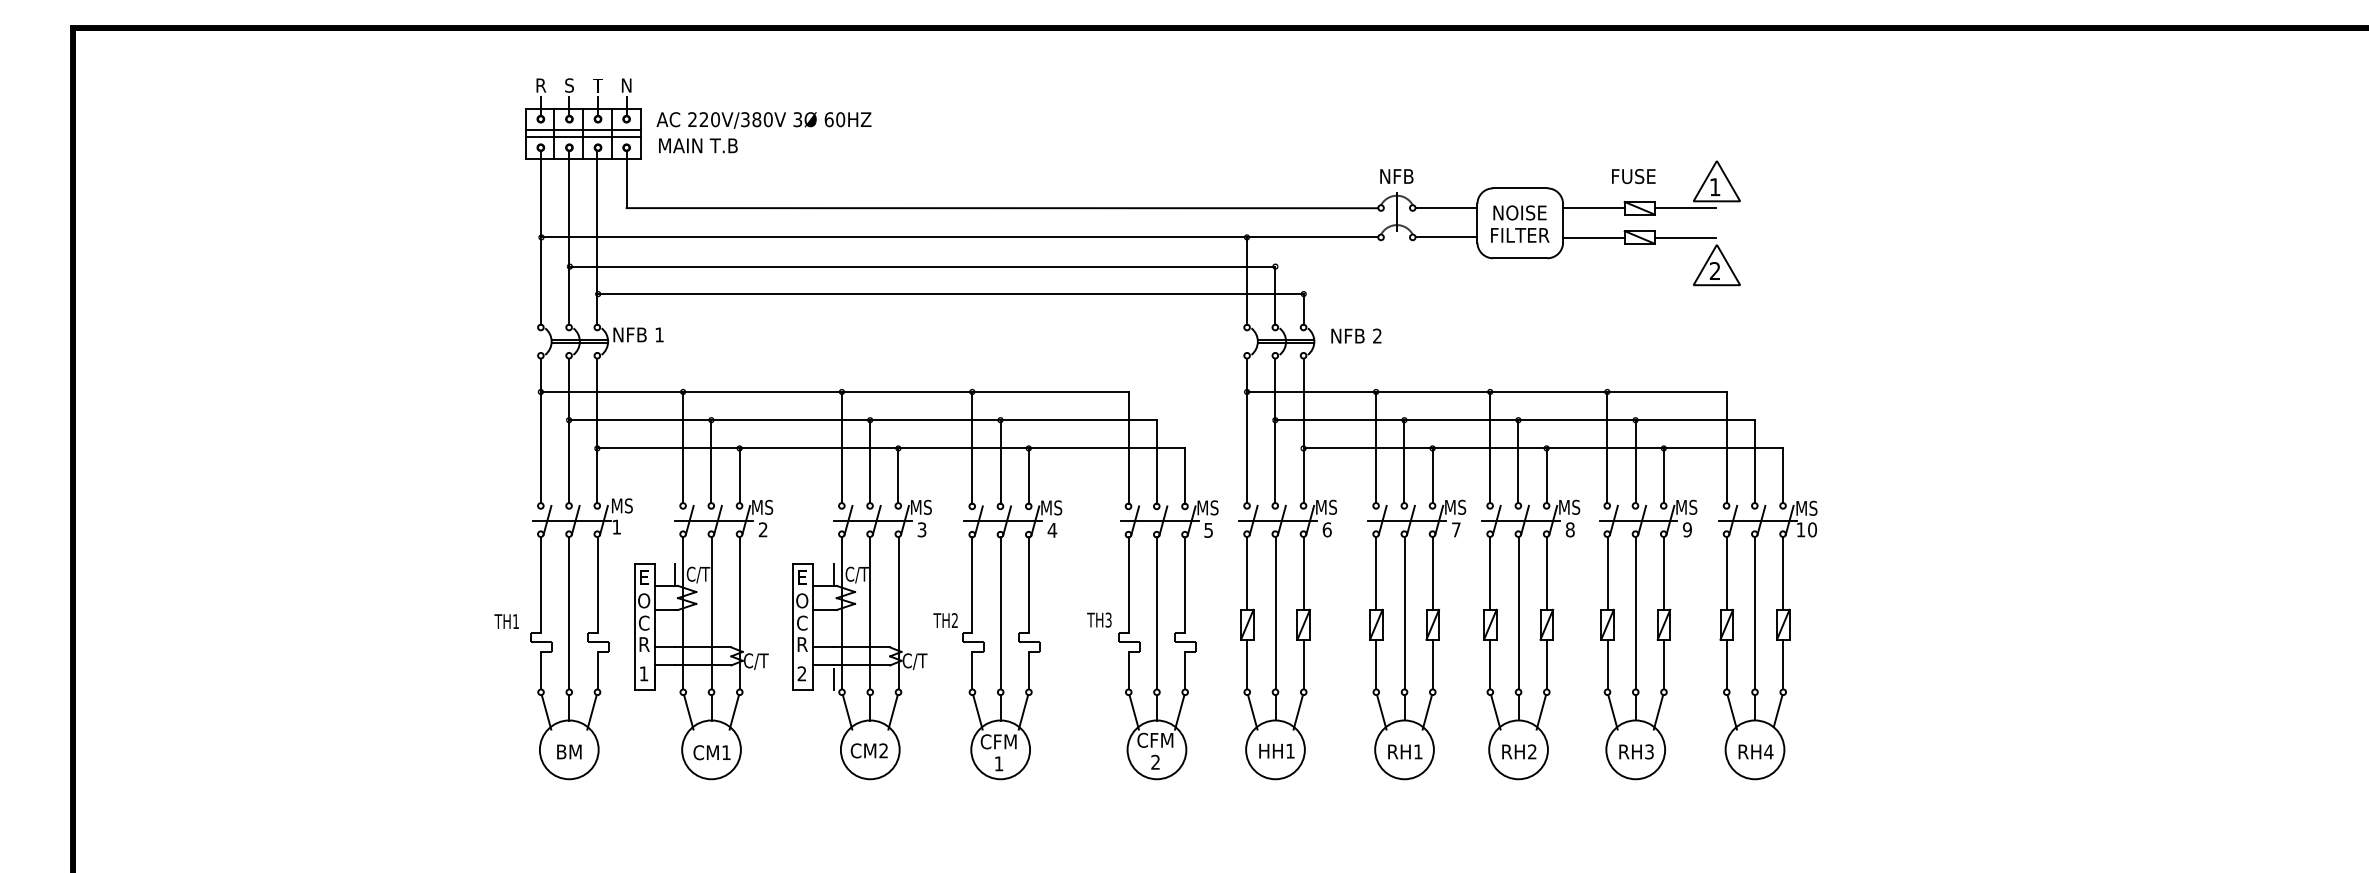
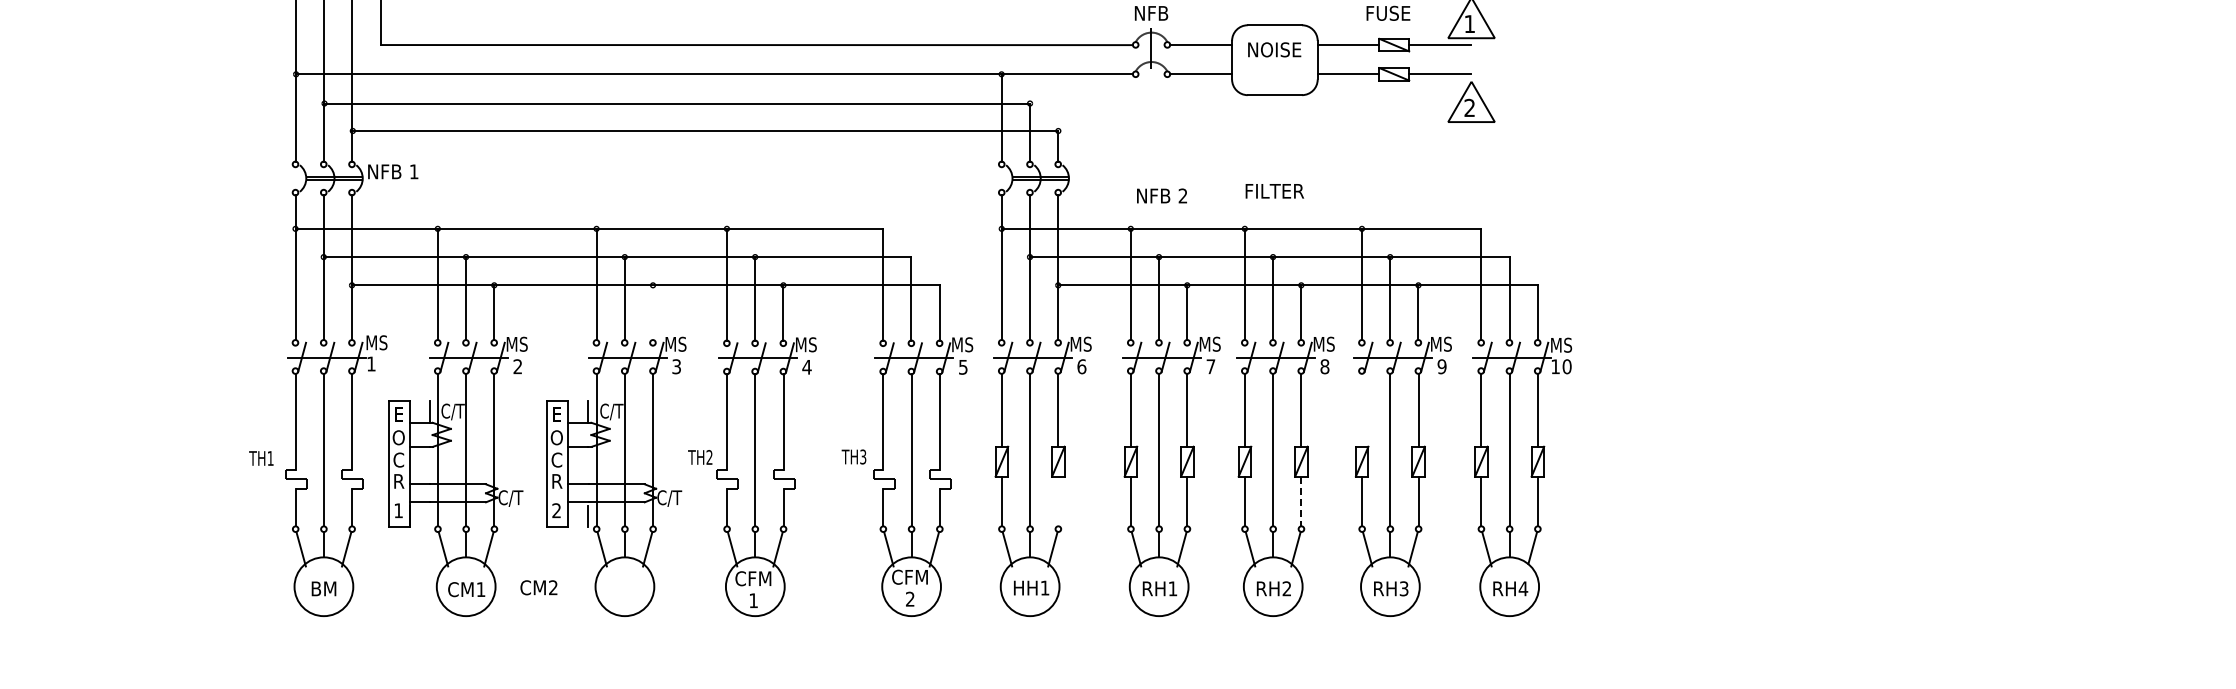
text: (1520, 235) -> (1275, 191), moved
text: (1356, 335) -> (1162, 195), moved
line: (898, 475) -> (653, 312), removed
line: (1607, 572) -> (1362, 409), removed
line: (1303, 664) -> (1058, 501), removed
line: (1546, 664) -> (1301, 501), solid -> dashed
text: (868, 750) -> (538, 587), moved

